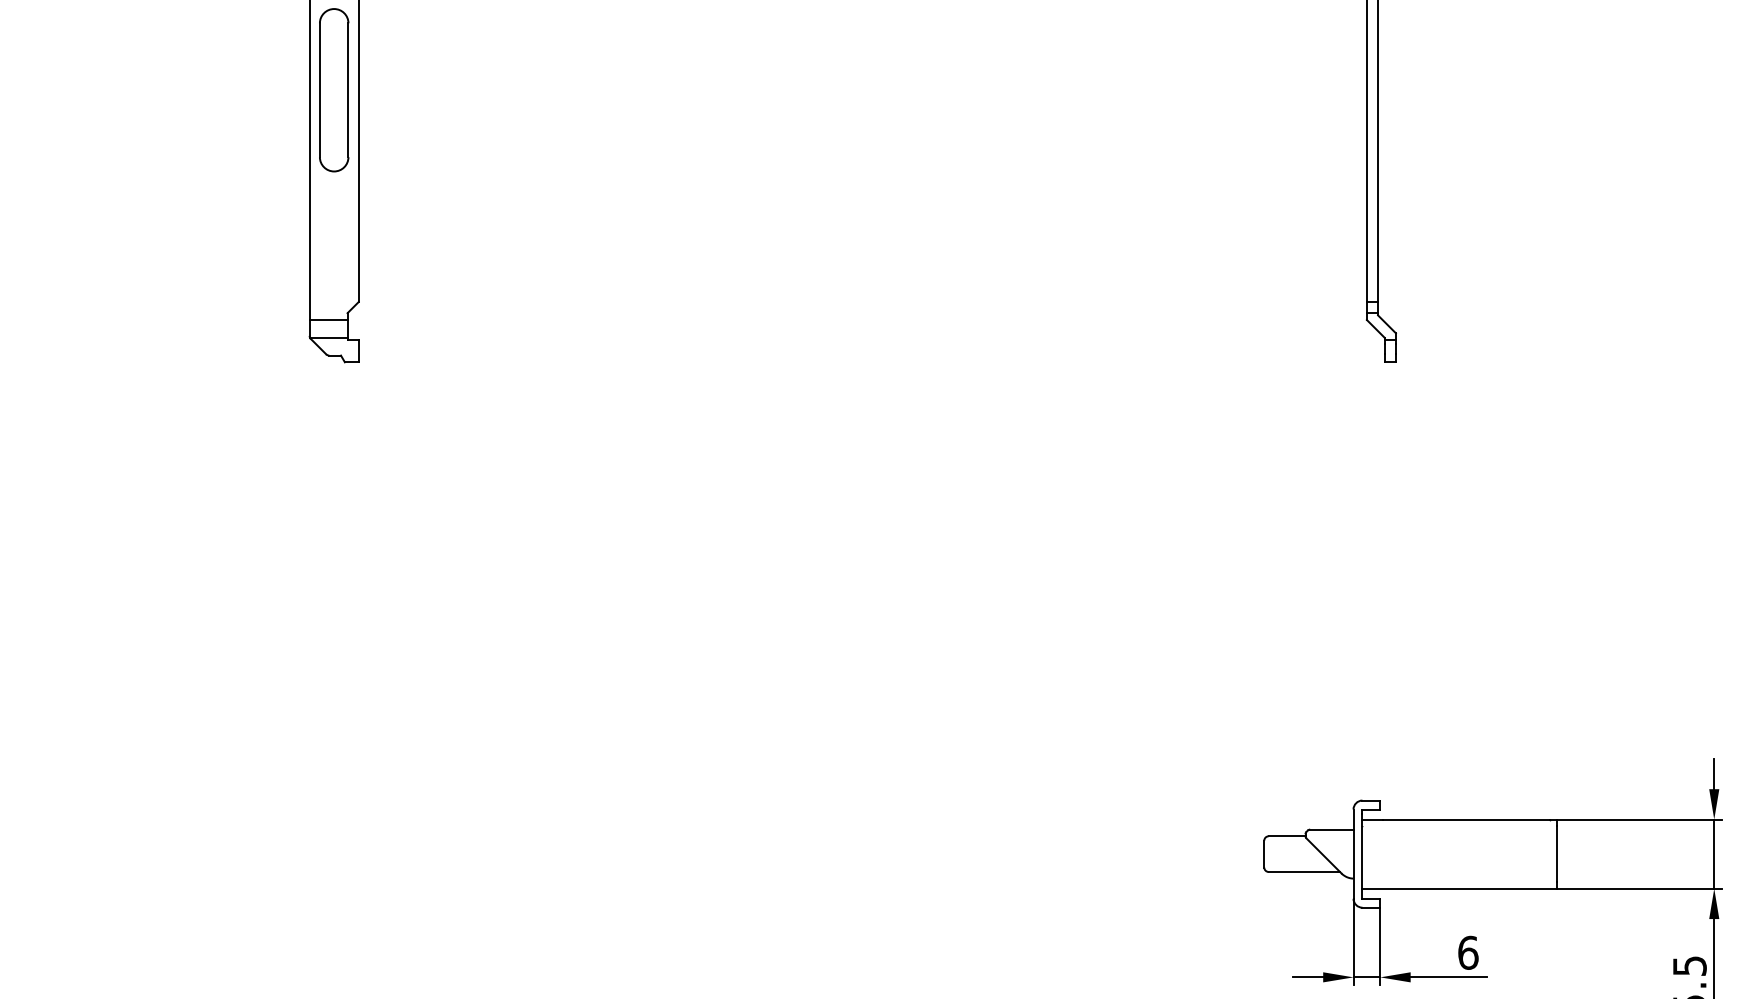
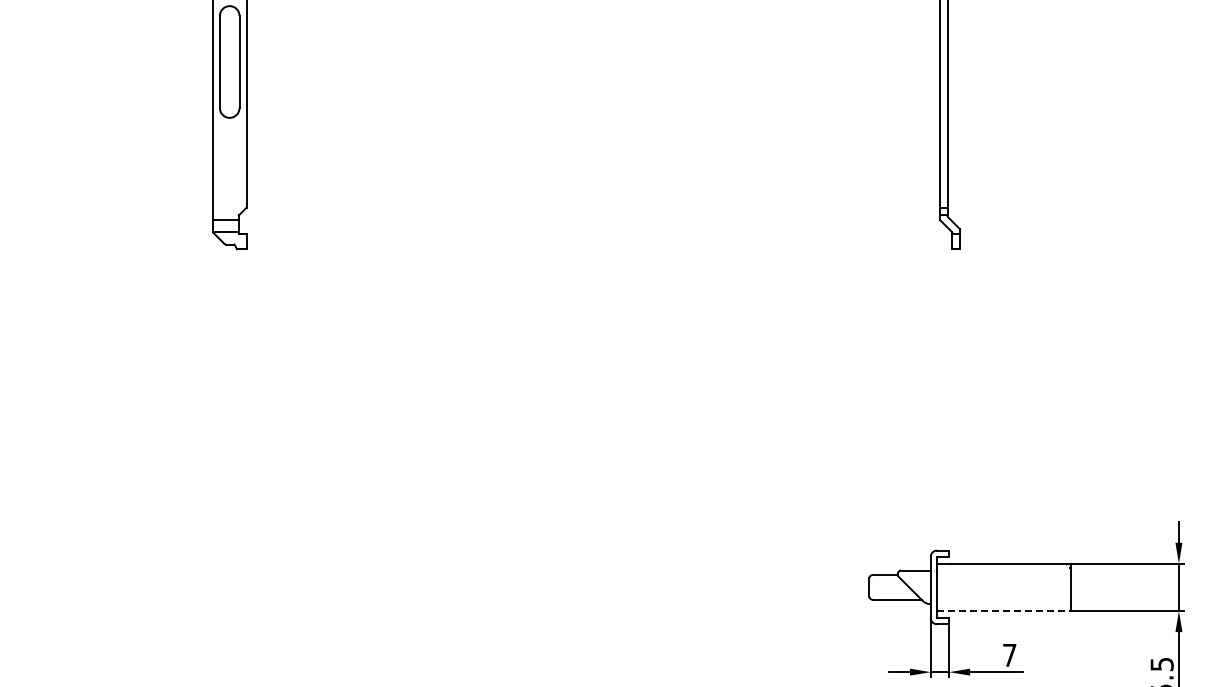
line: (1459, 889) -> (1003, 611), solid -> dashed
text: (1467, 953) -> (1009, 655), 6 -> 7

